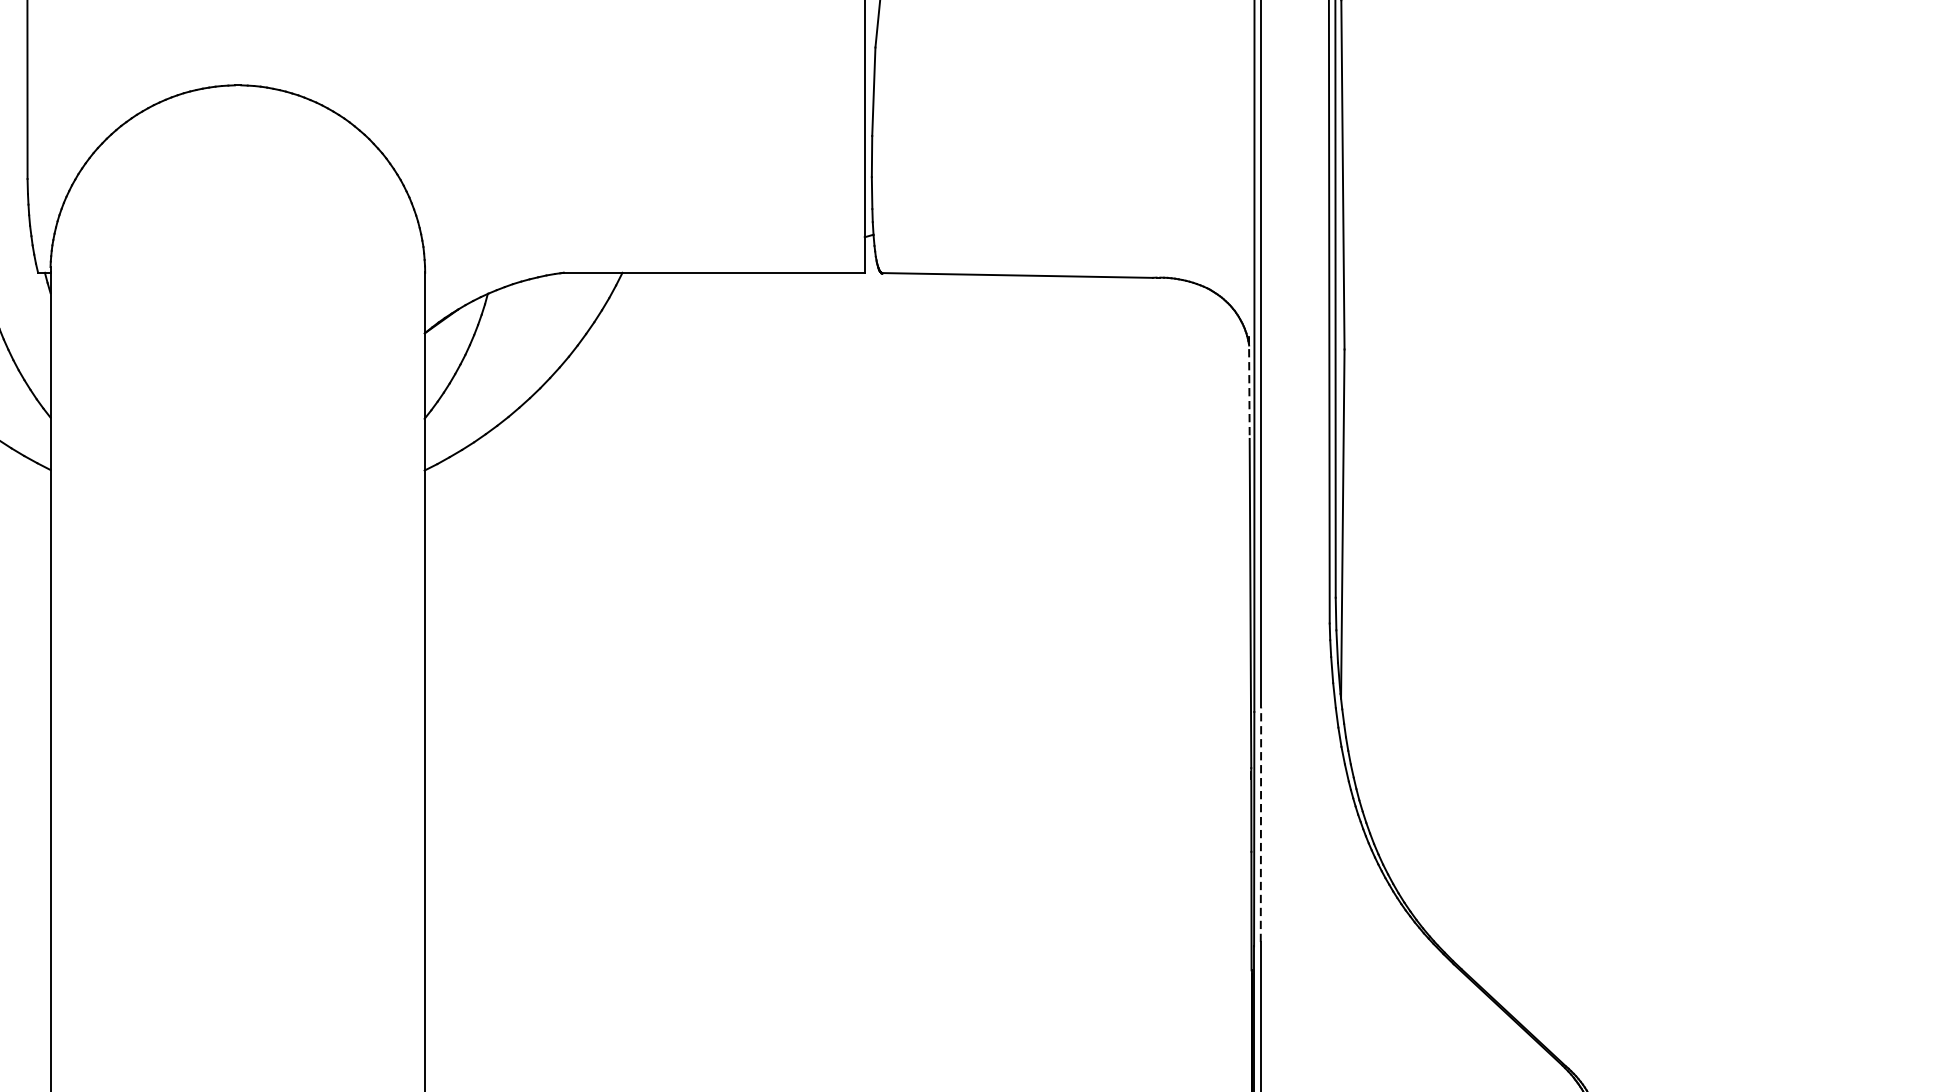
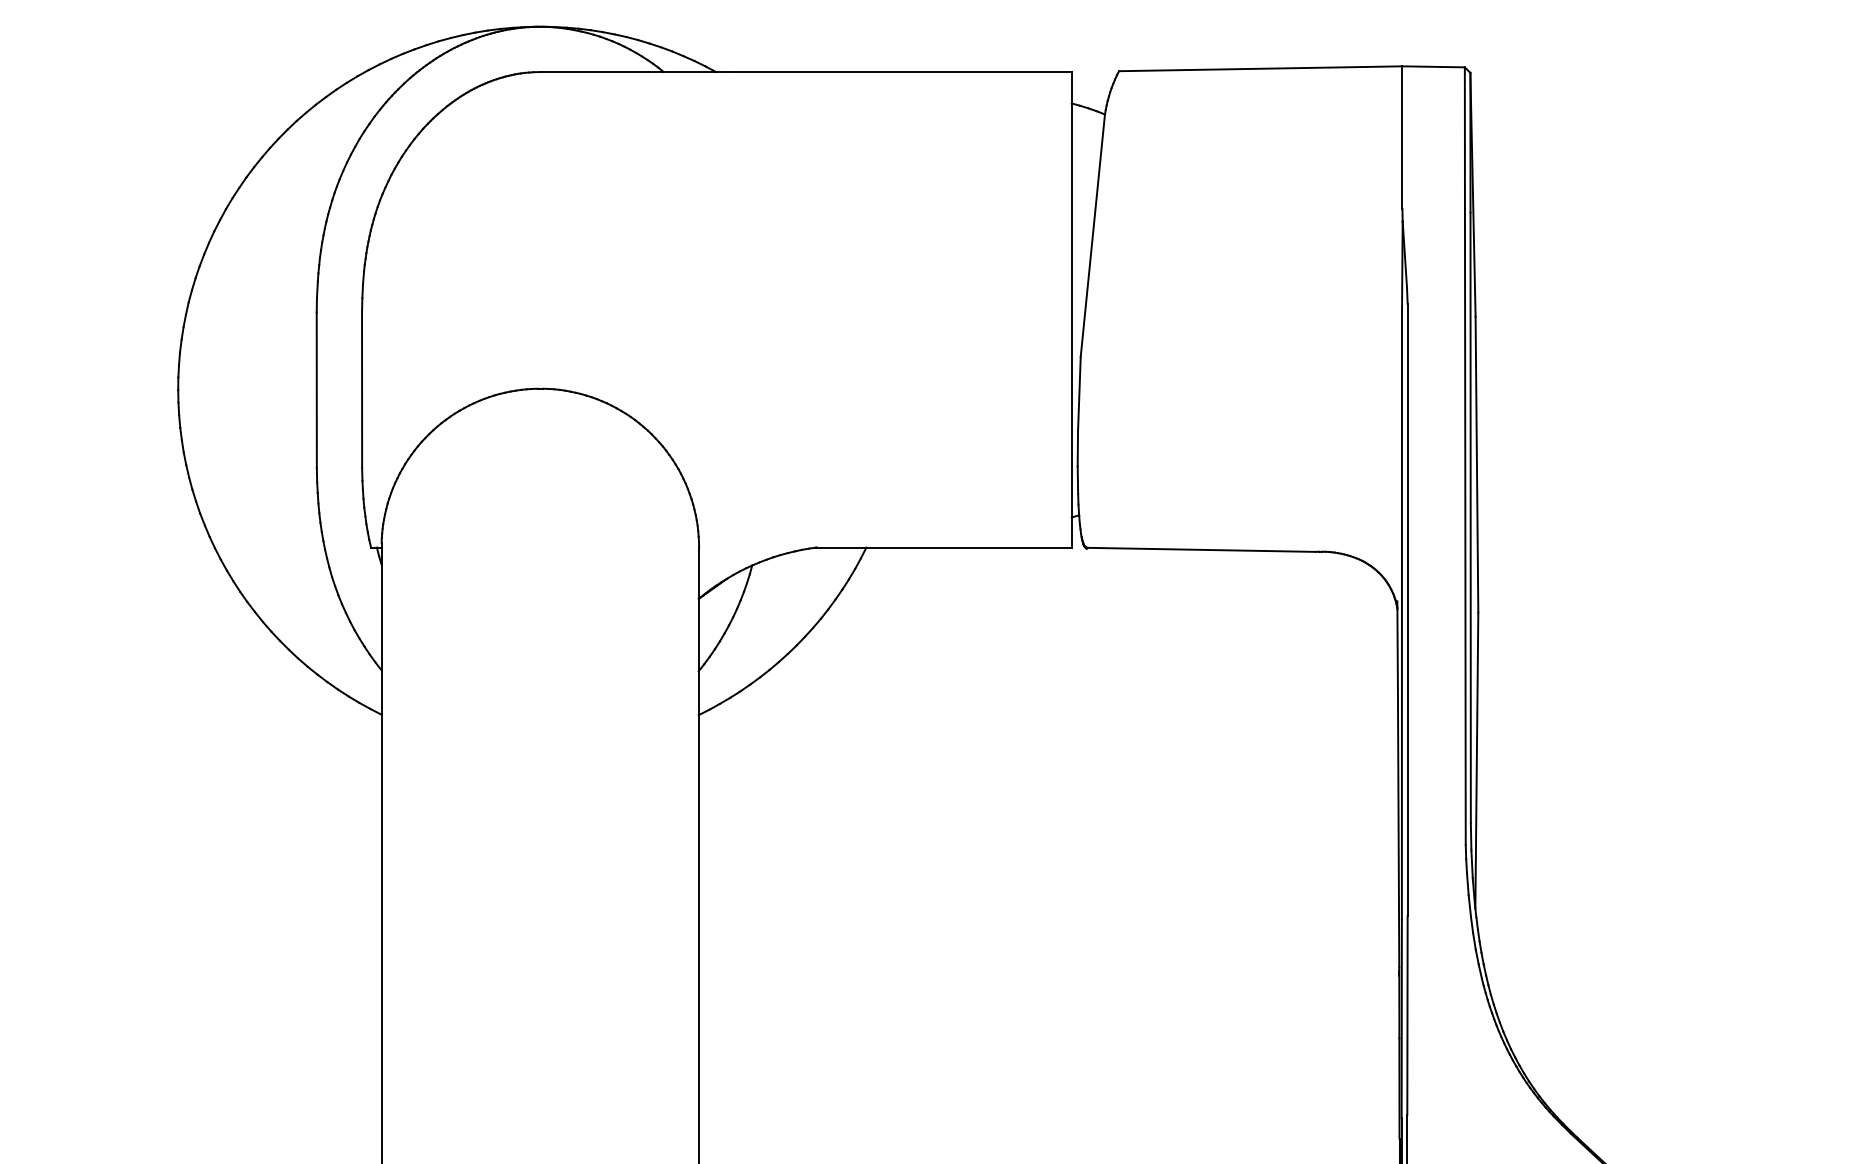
line: (1249, 387) -> (1397, 644), dashed -> solid
line: (1260, 823) -> (1407, 1014), dashed -> solid

